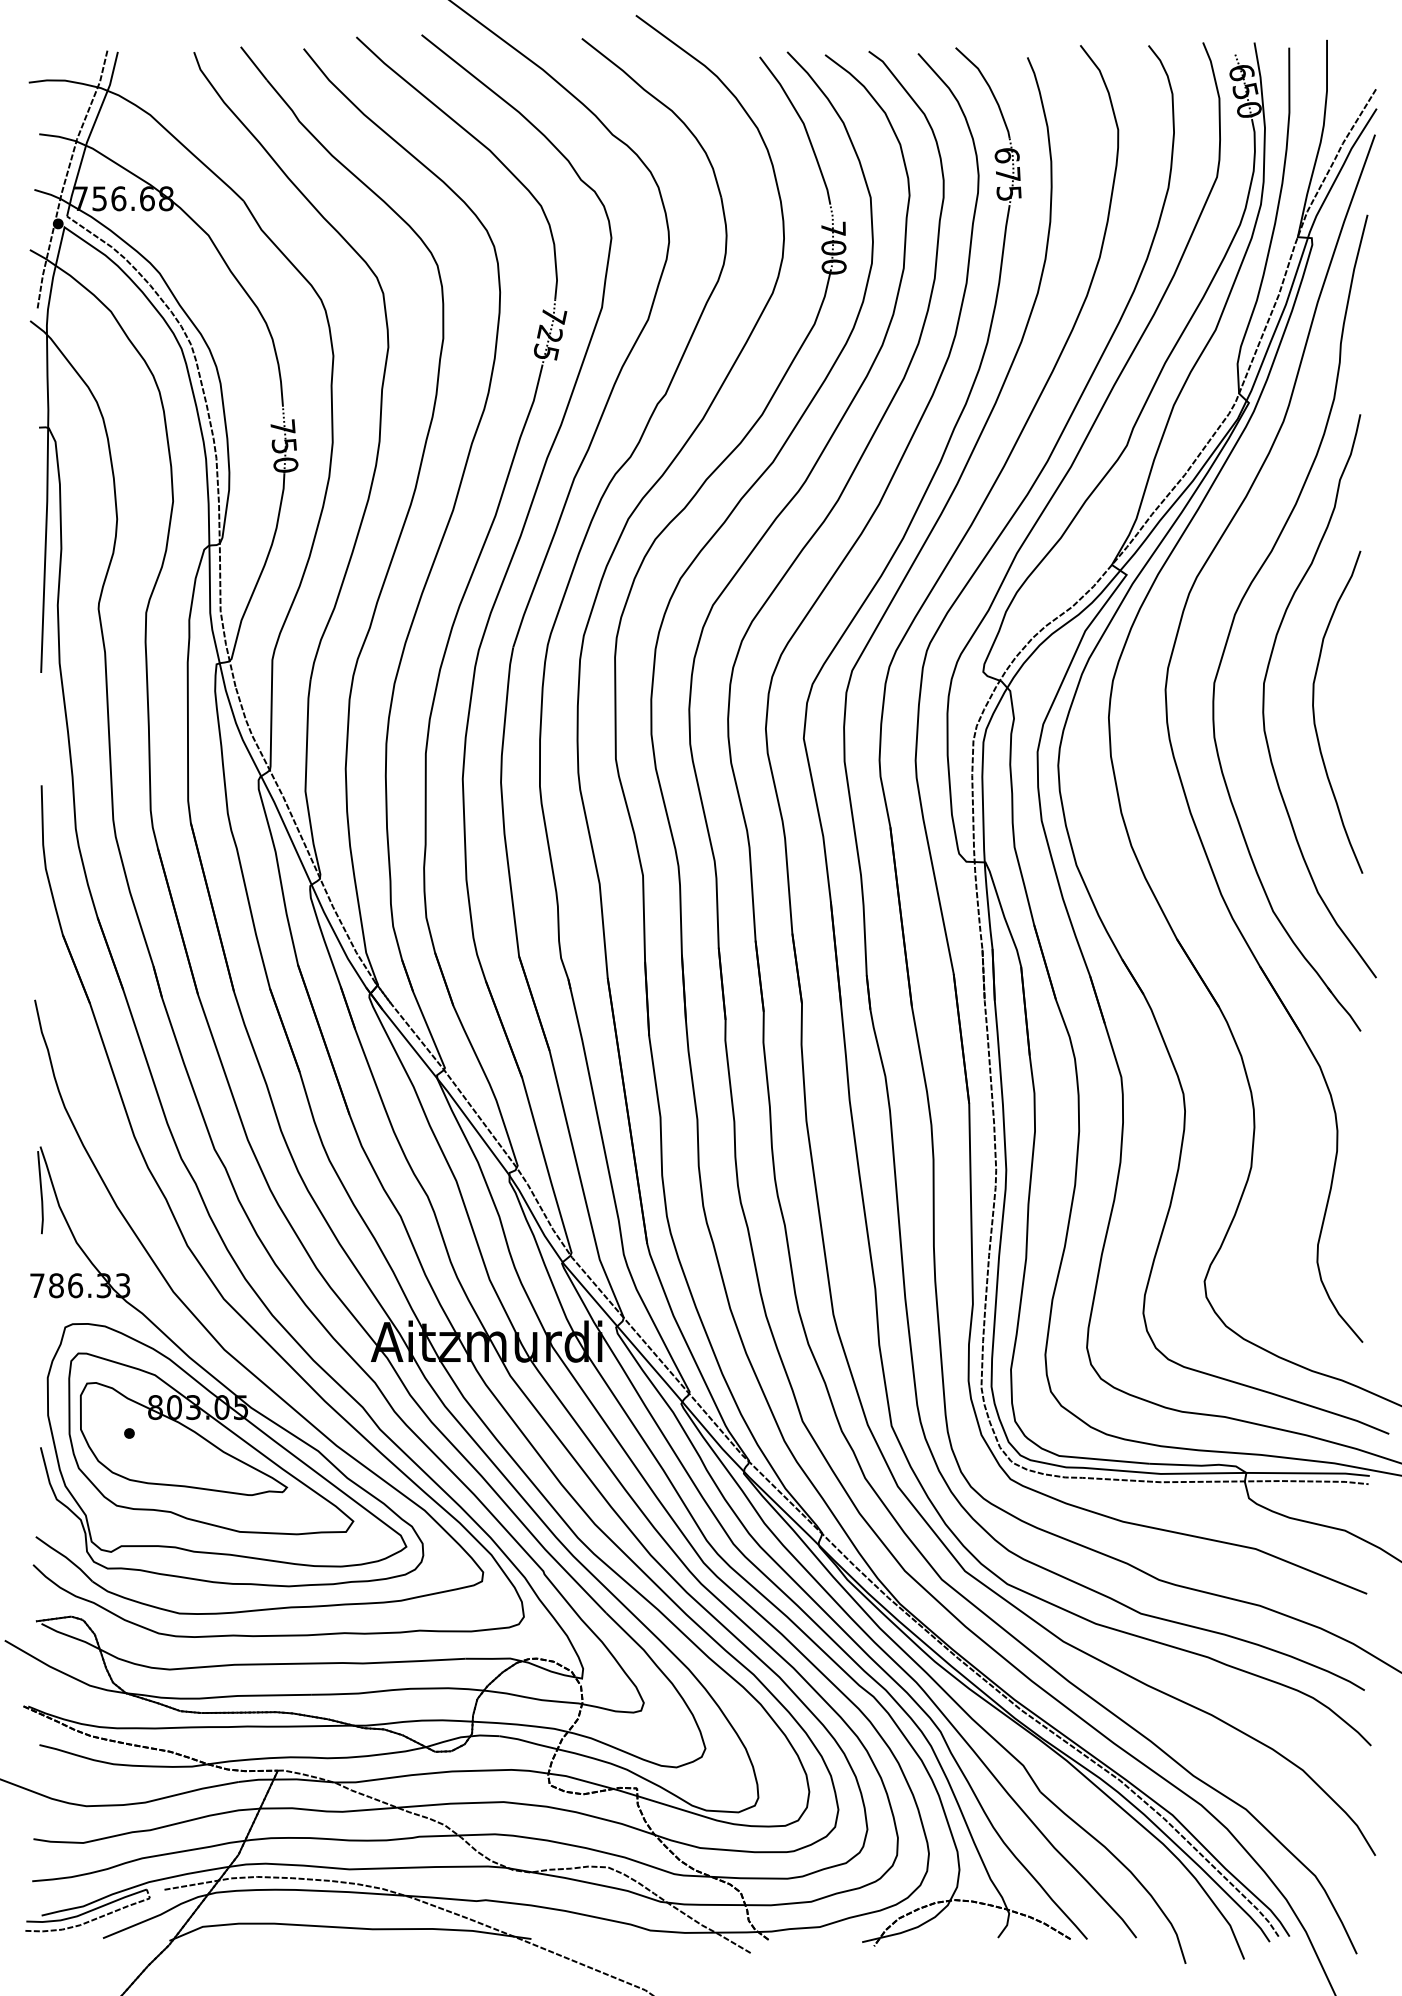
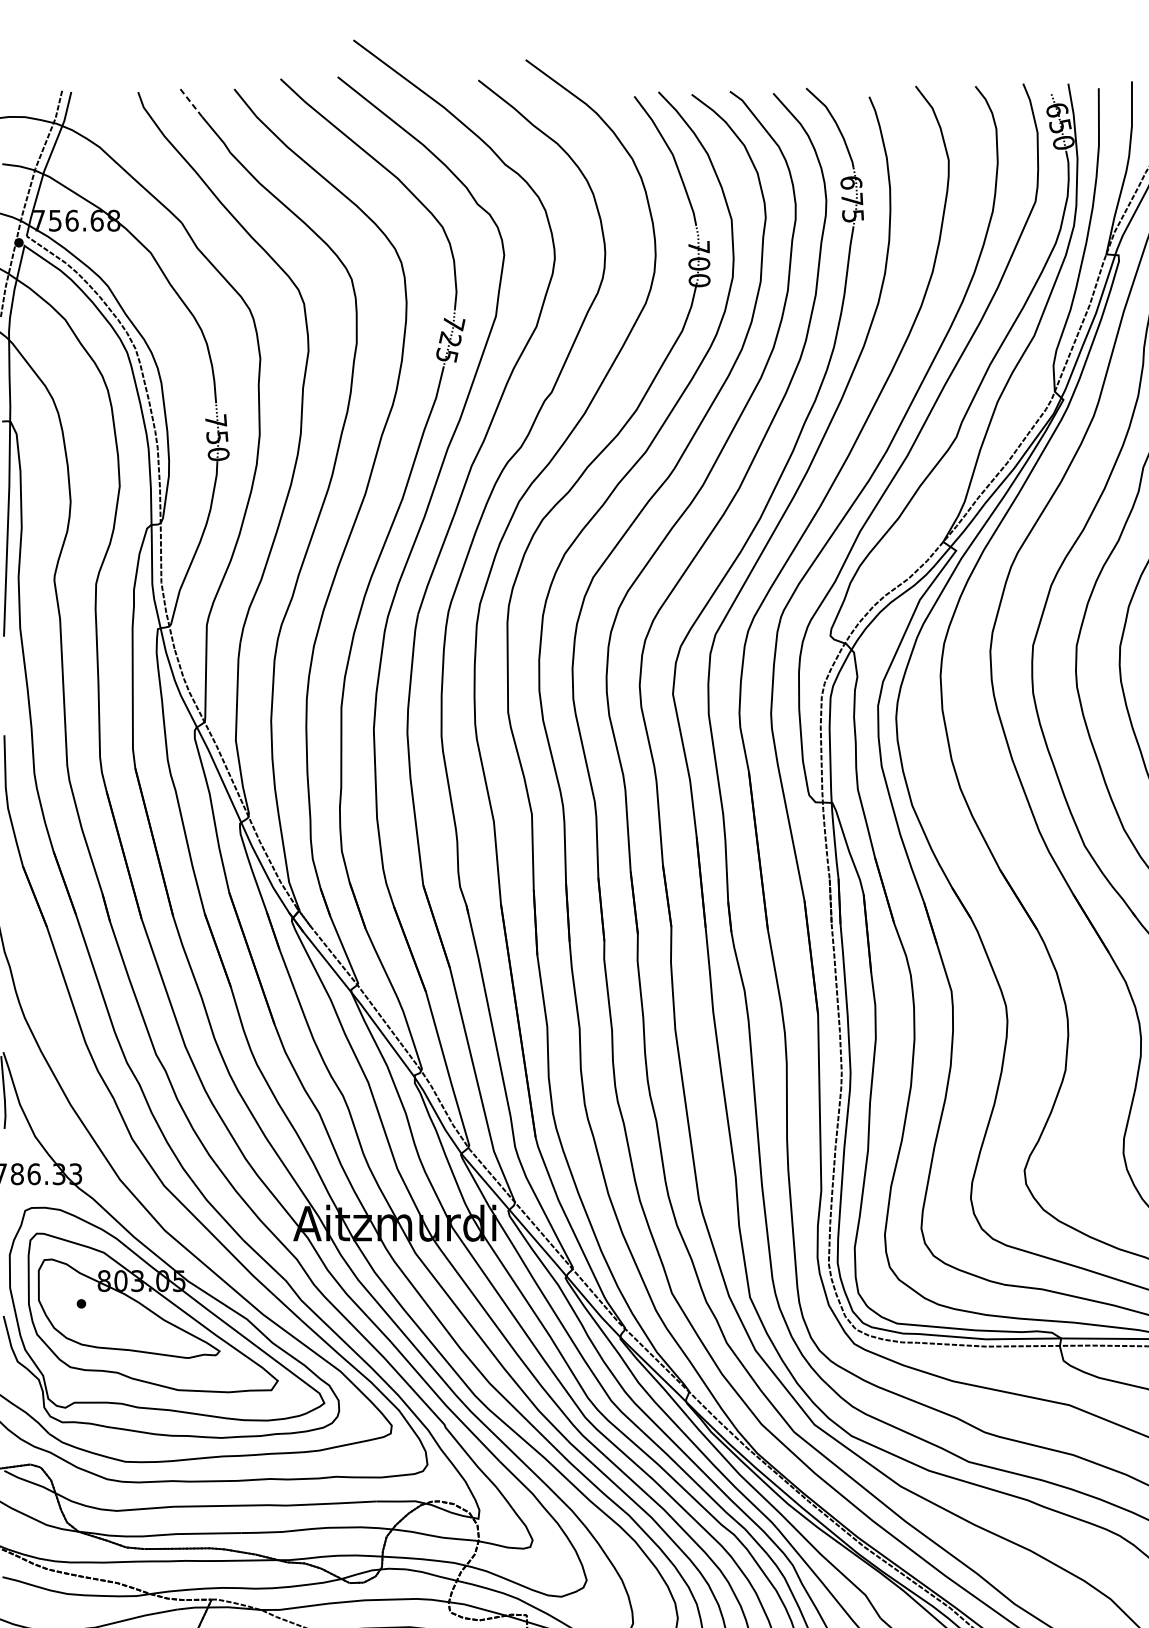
line: (253, 63) -> (190, 102), solid -> dashed

